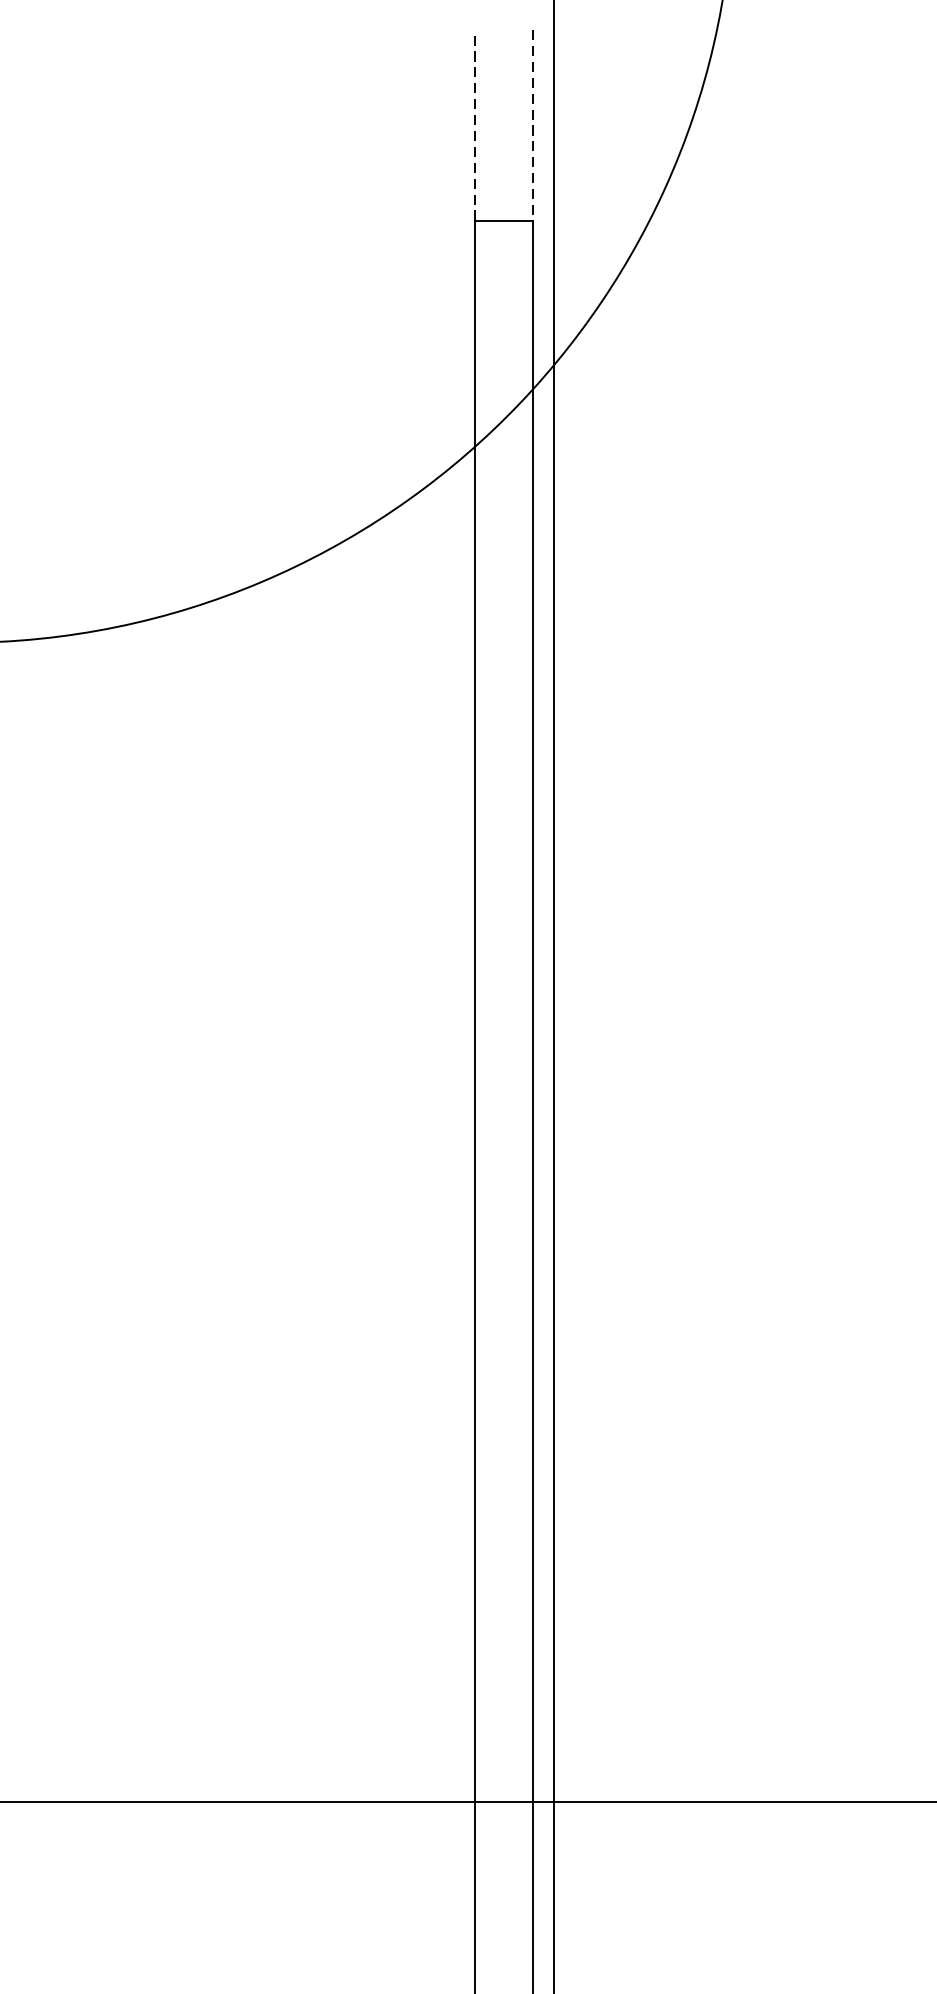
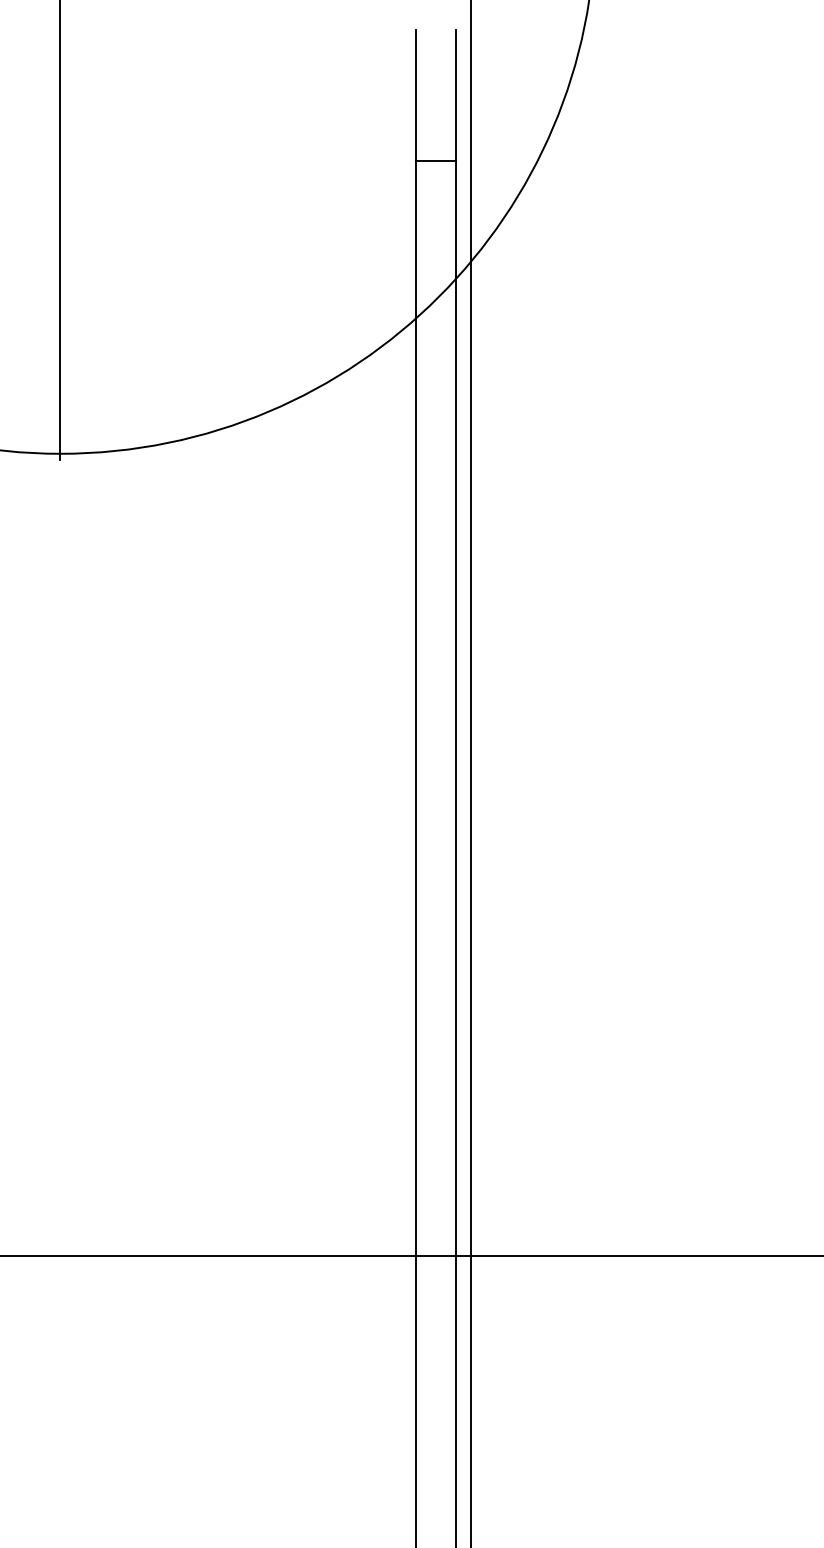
line: (475, 125) -> (416, 95), dashed -> solid
line: (532, 125) -> (456, 95), dashed -> solid

